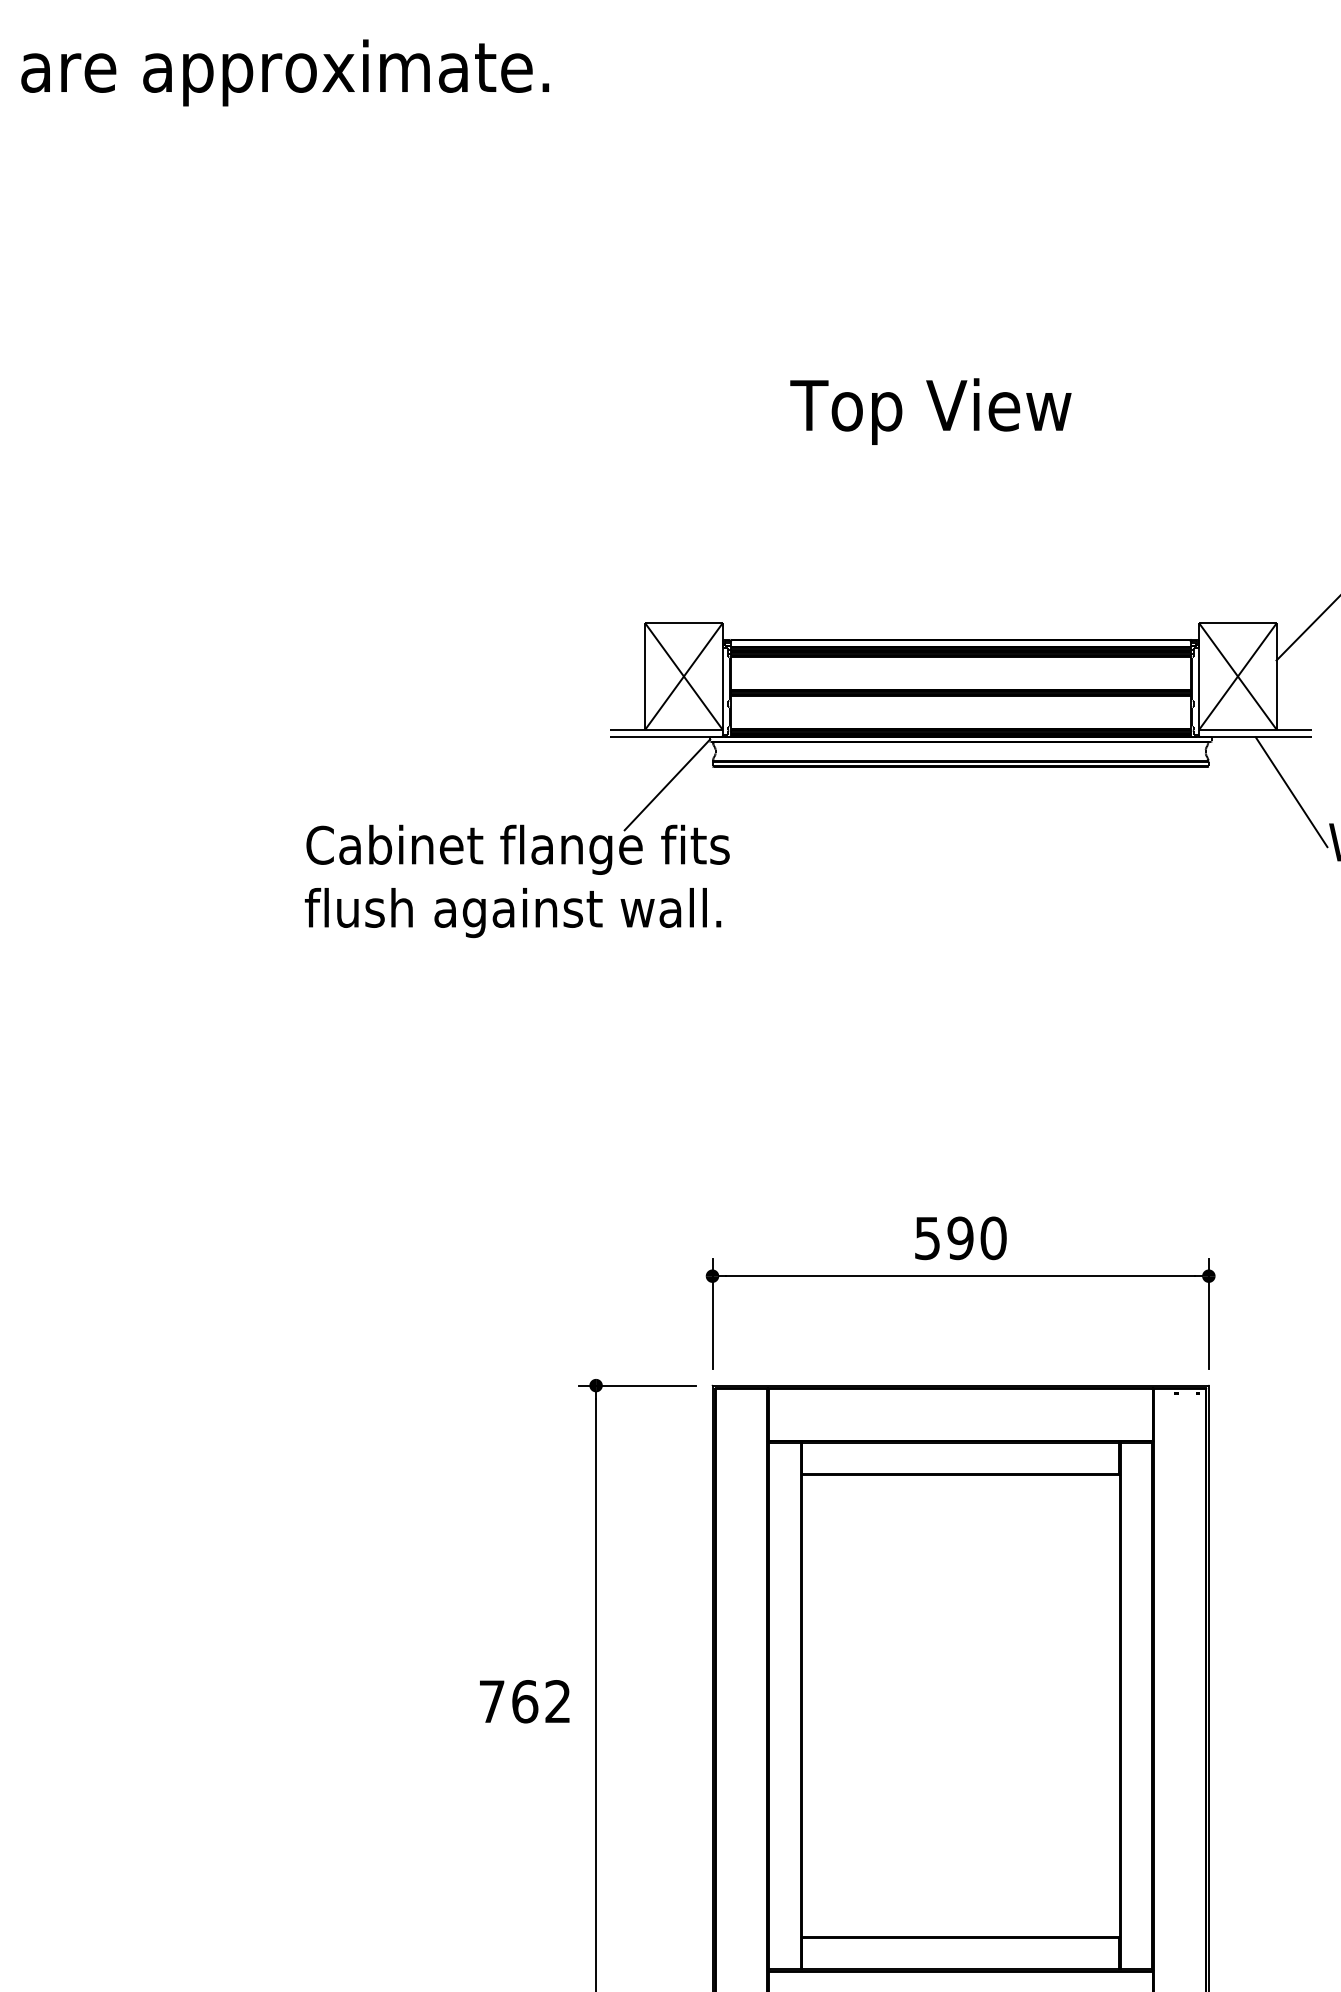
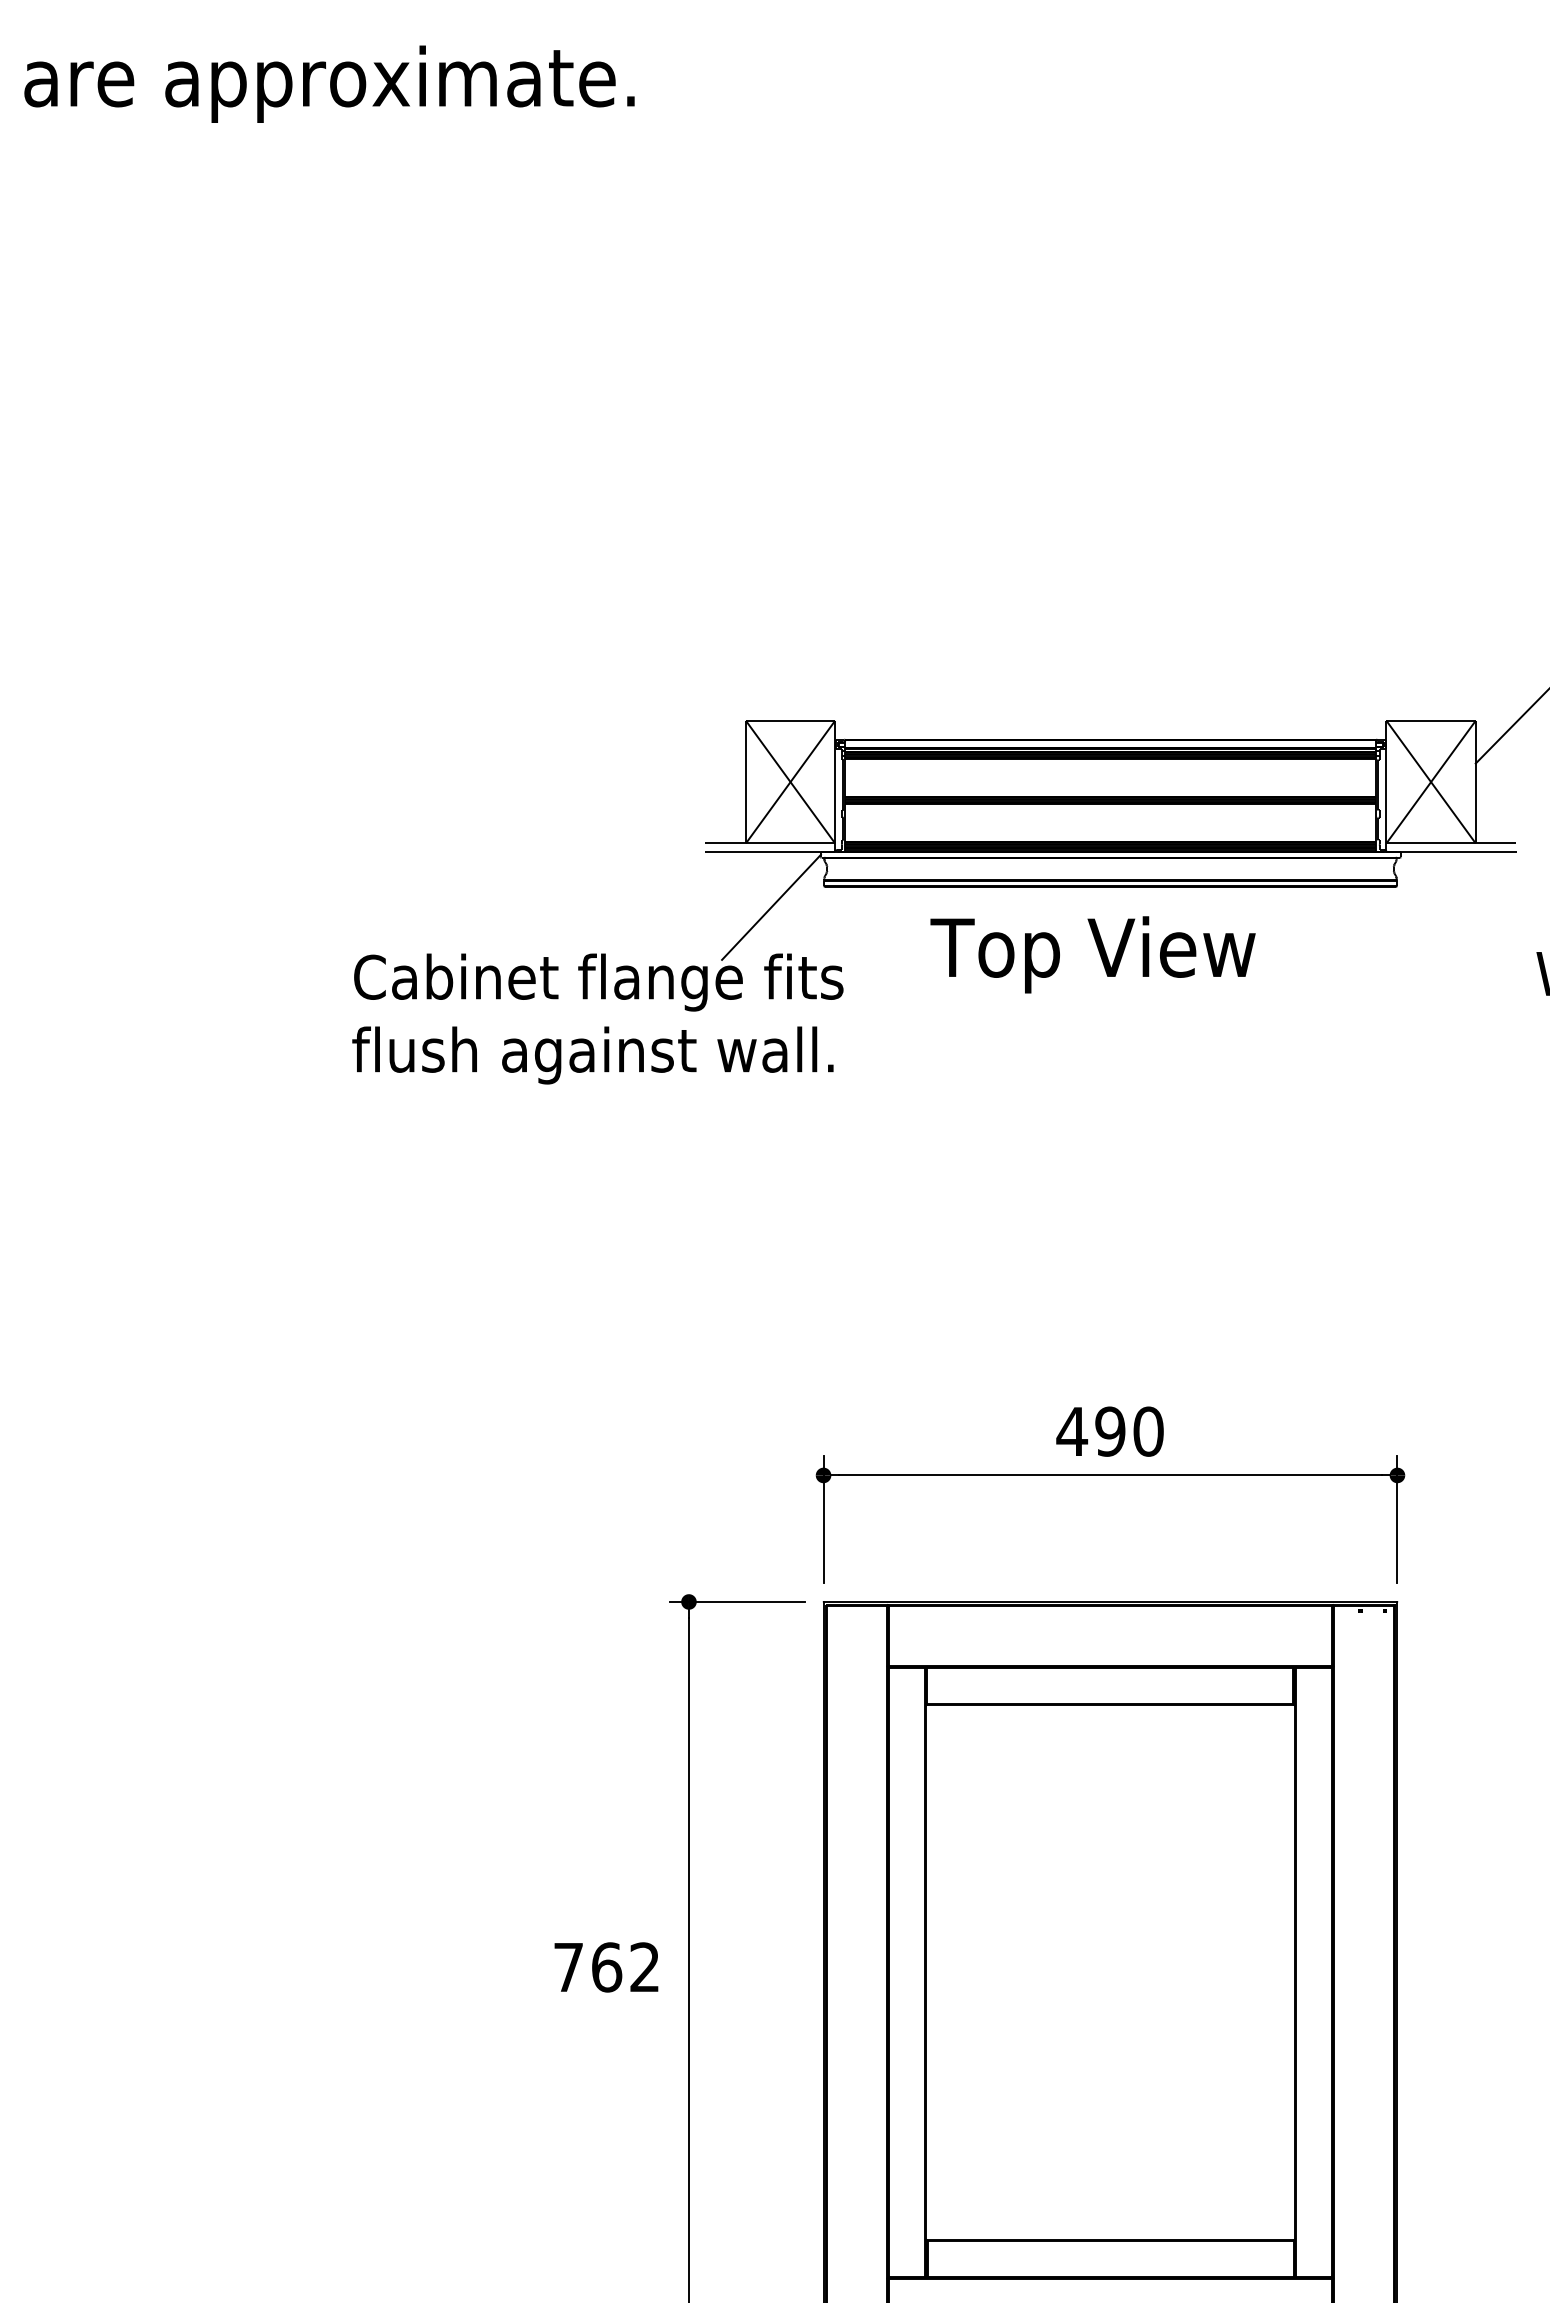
text: (930, 411) -> (1092, 954), moved
line: (1291, 791) -> (1492, 915), removed
text: (927, 1238) -> (1072, 1431), 590 -> 490

